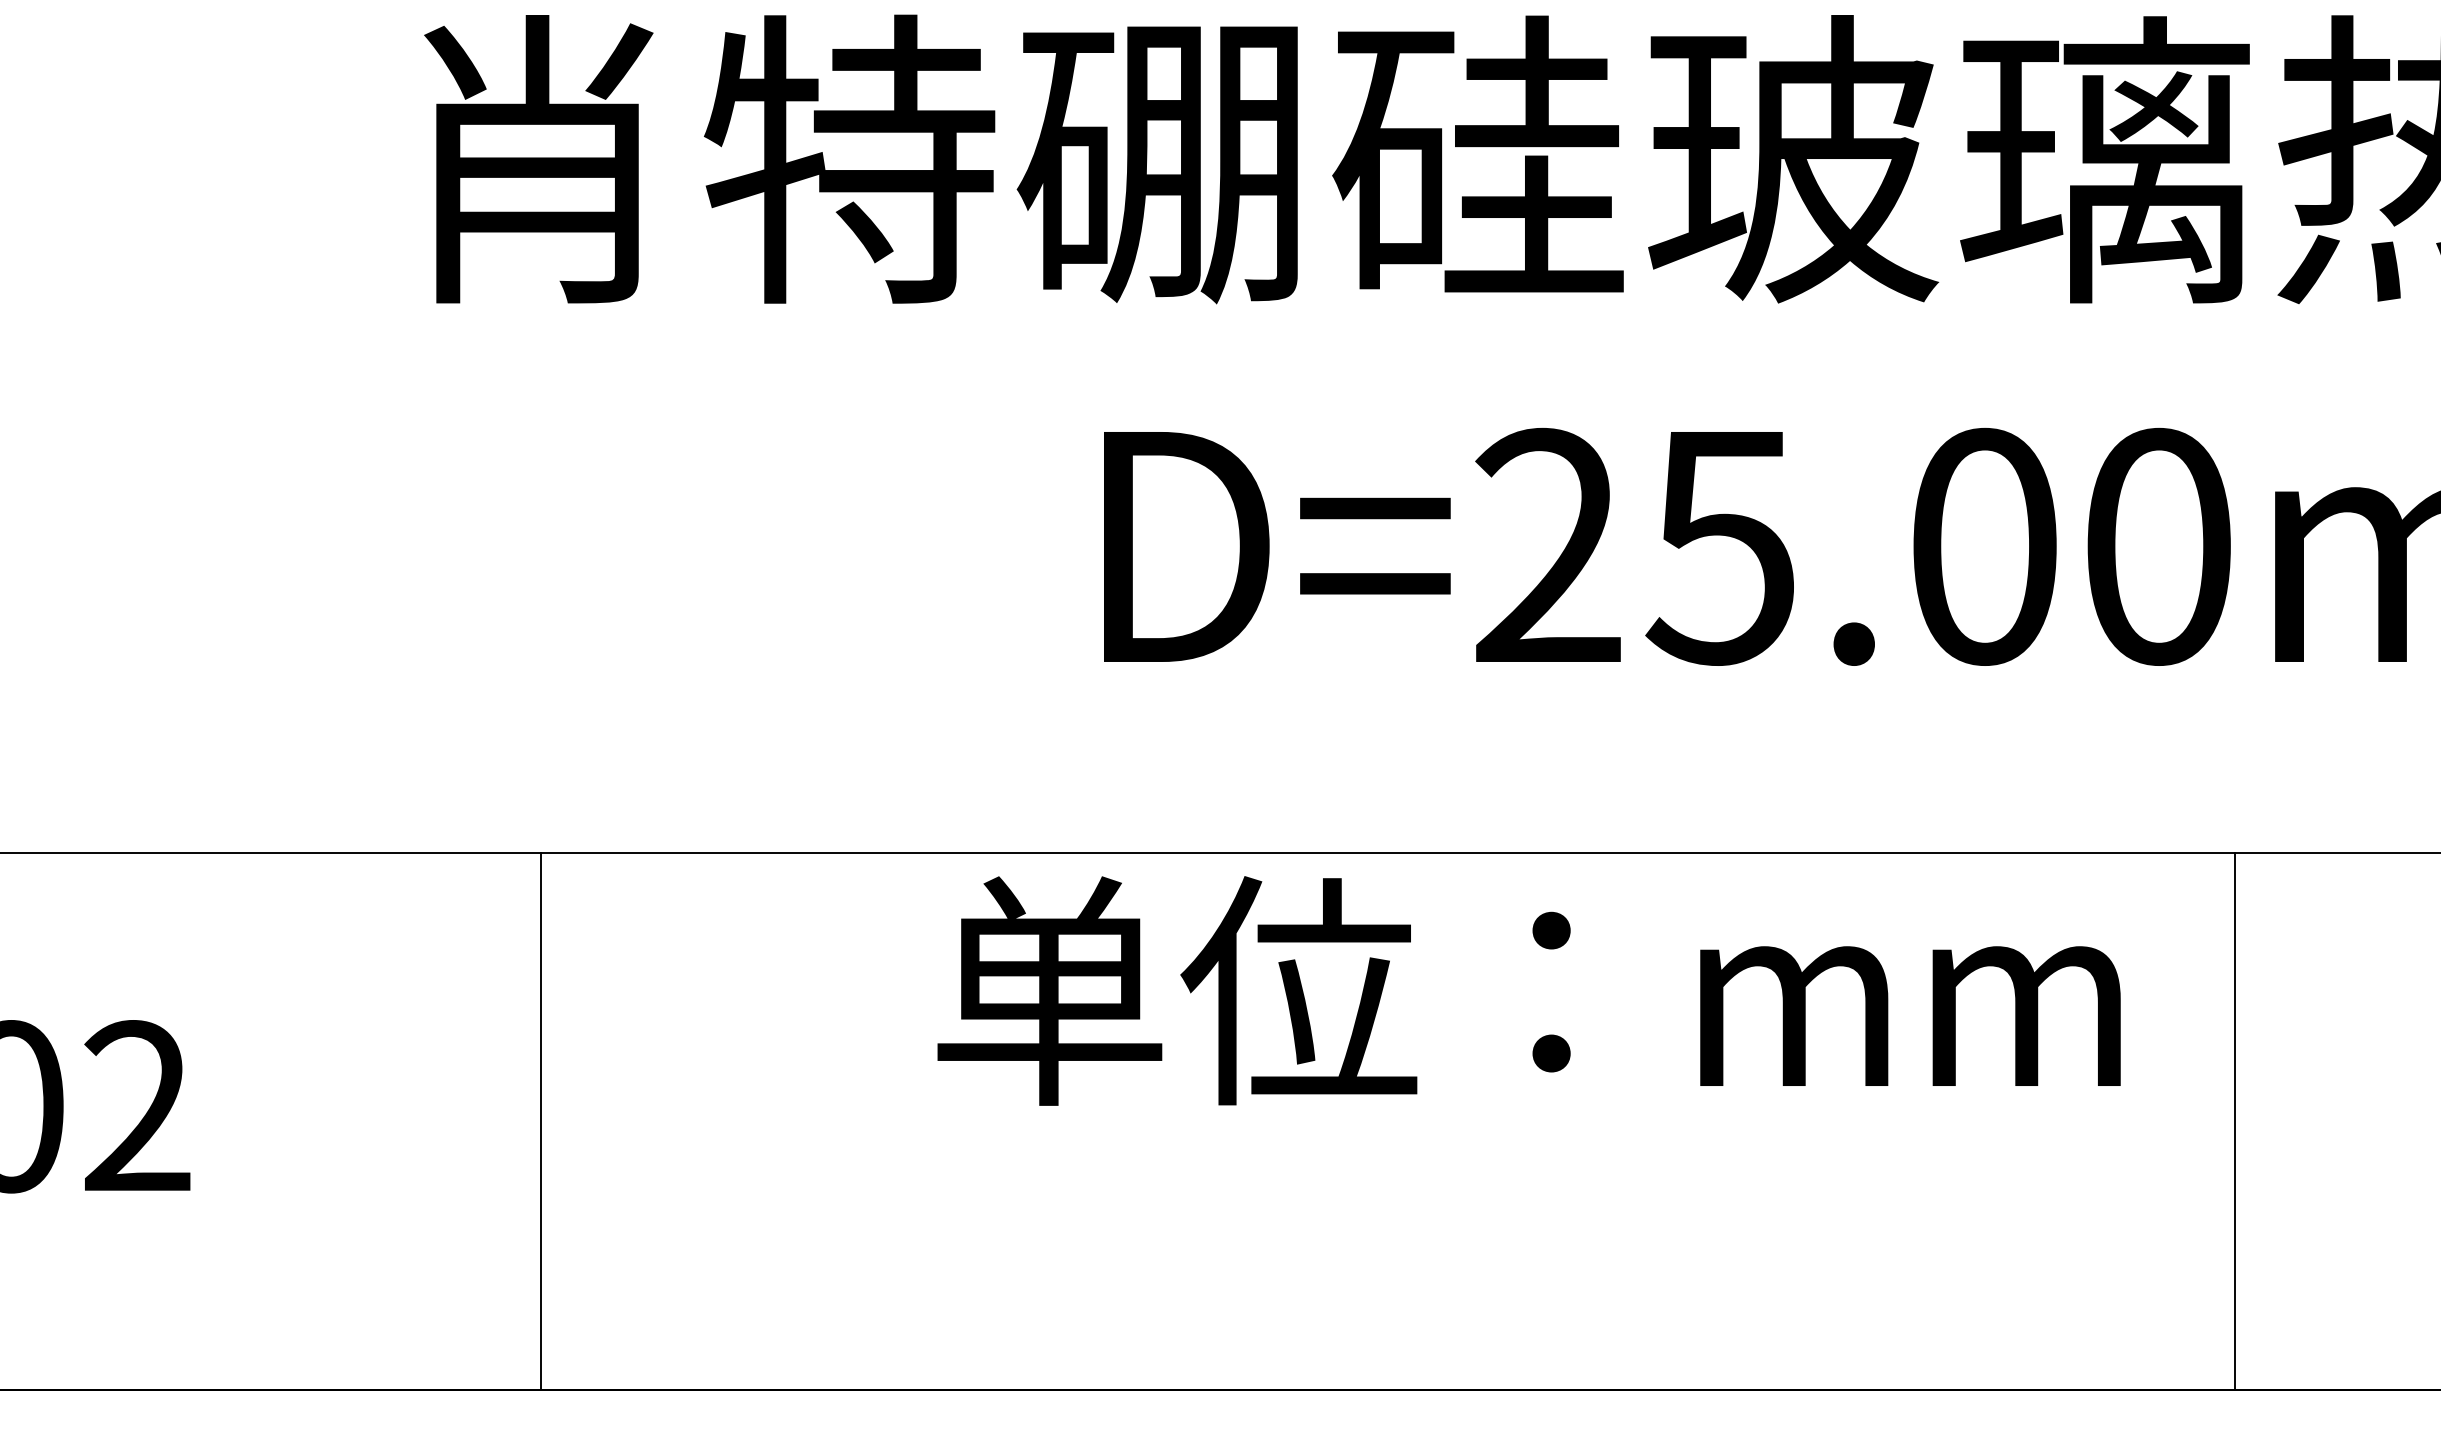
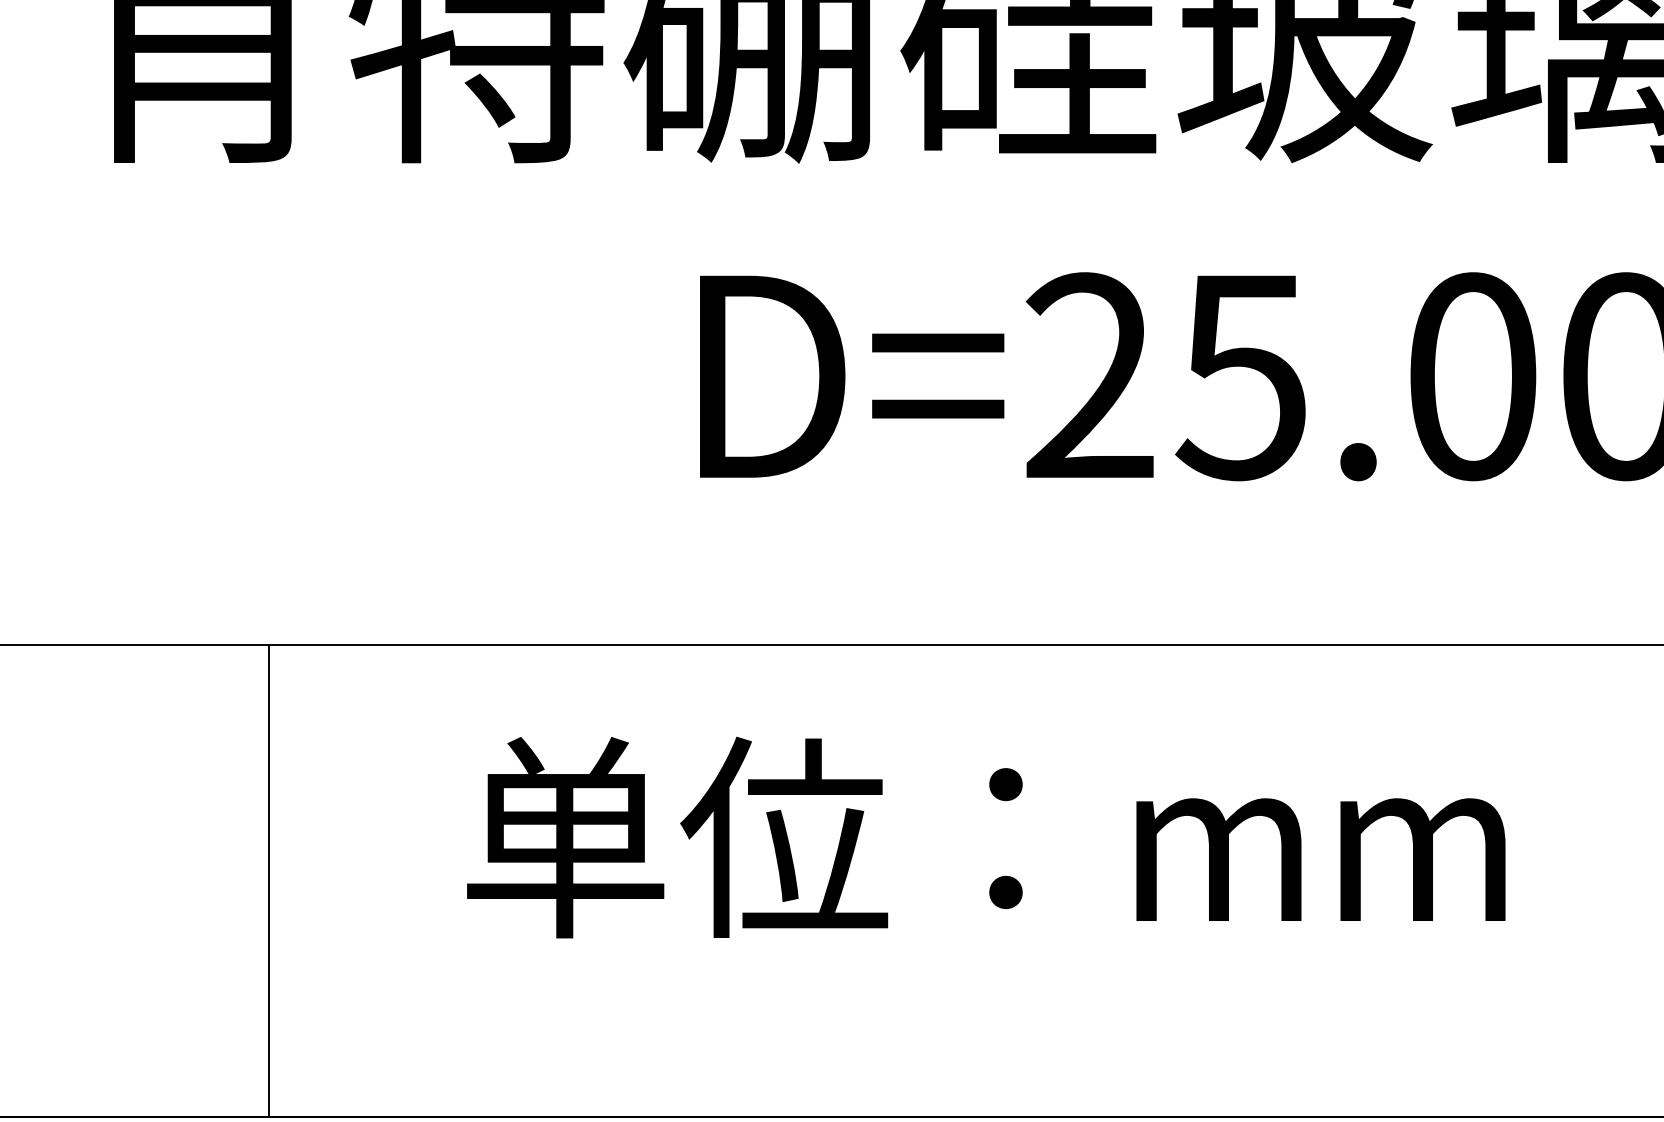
text: (1528, 990) -> (985, 837), moved
line: (541, 1121) -> (269, 881), moved

